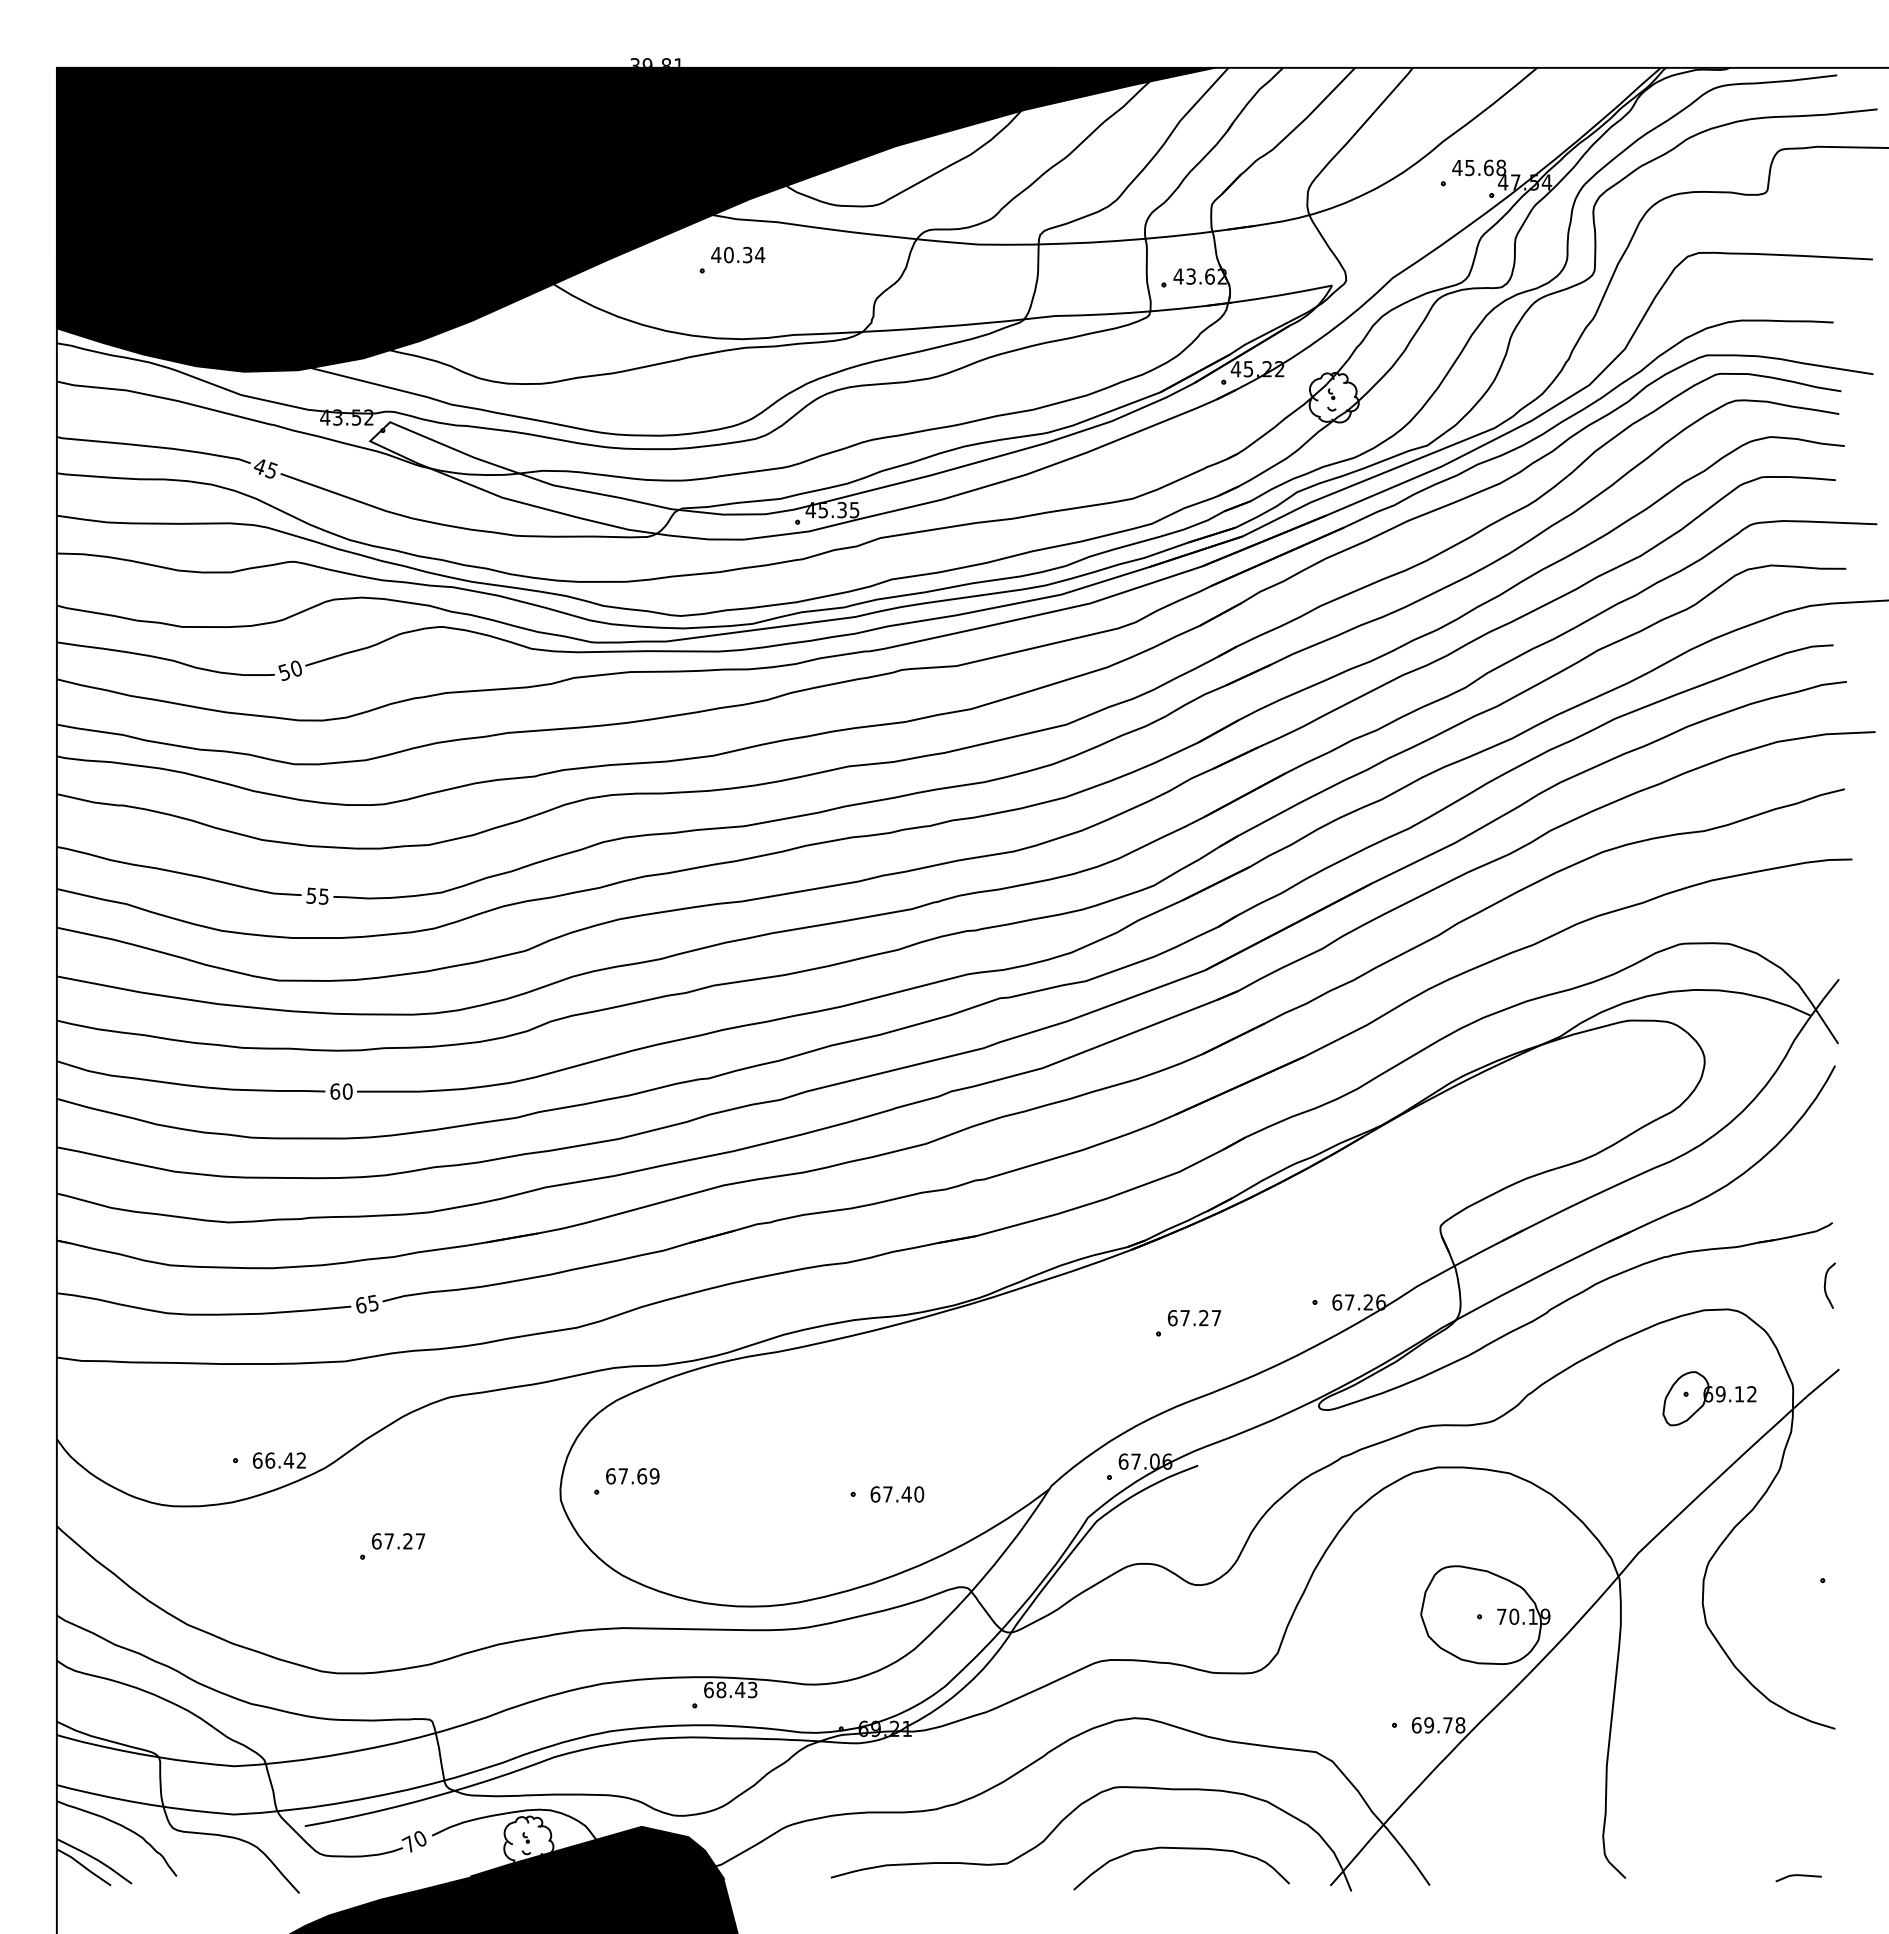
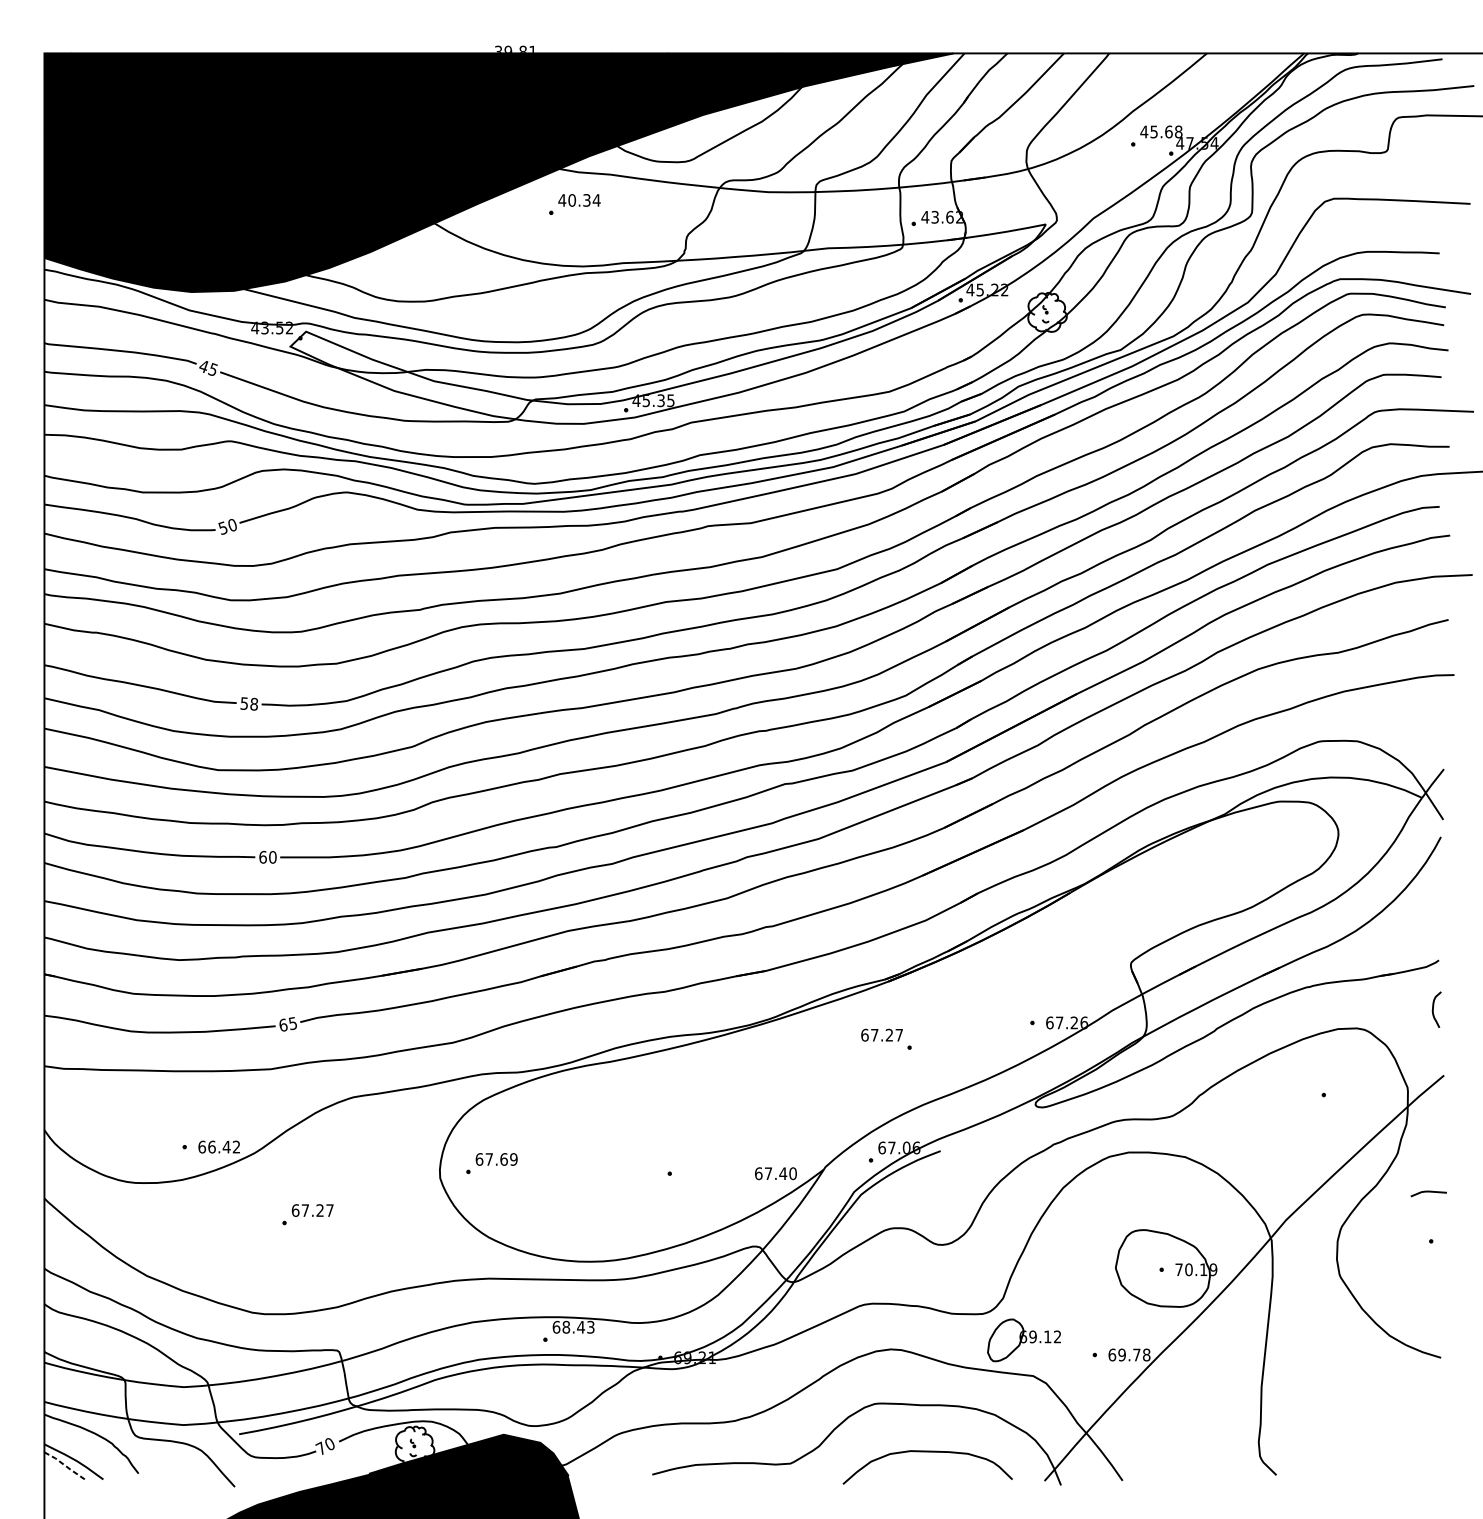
text: (323, 896) -> (253, 704), 55 -> 58
text: (1193, 1318) -> (881, 1035), moved
part: (1709, 1398) -> (1024, 1340), moved
text: (897, 1494) -> (776, 1173), moved
line: (84, 1867) -> (66, 1466), solid -> dashed
line: (1798, 1876) -> (1428, 1192), moved

